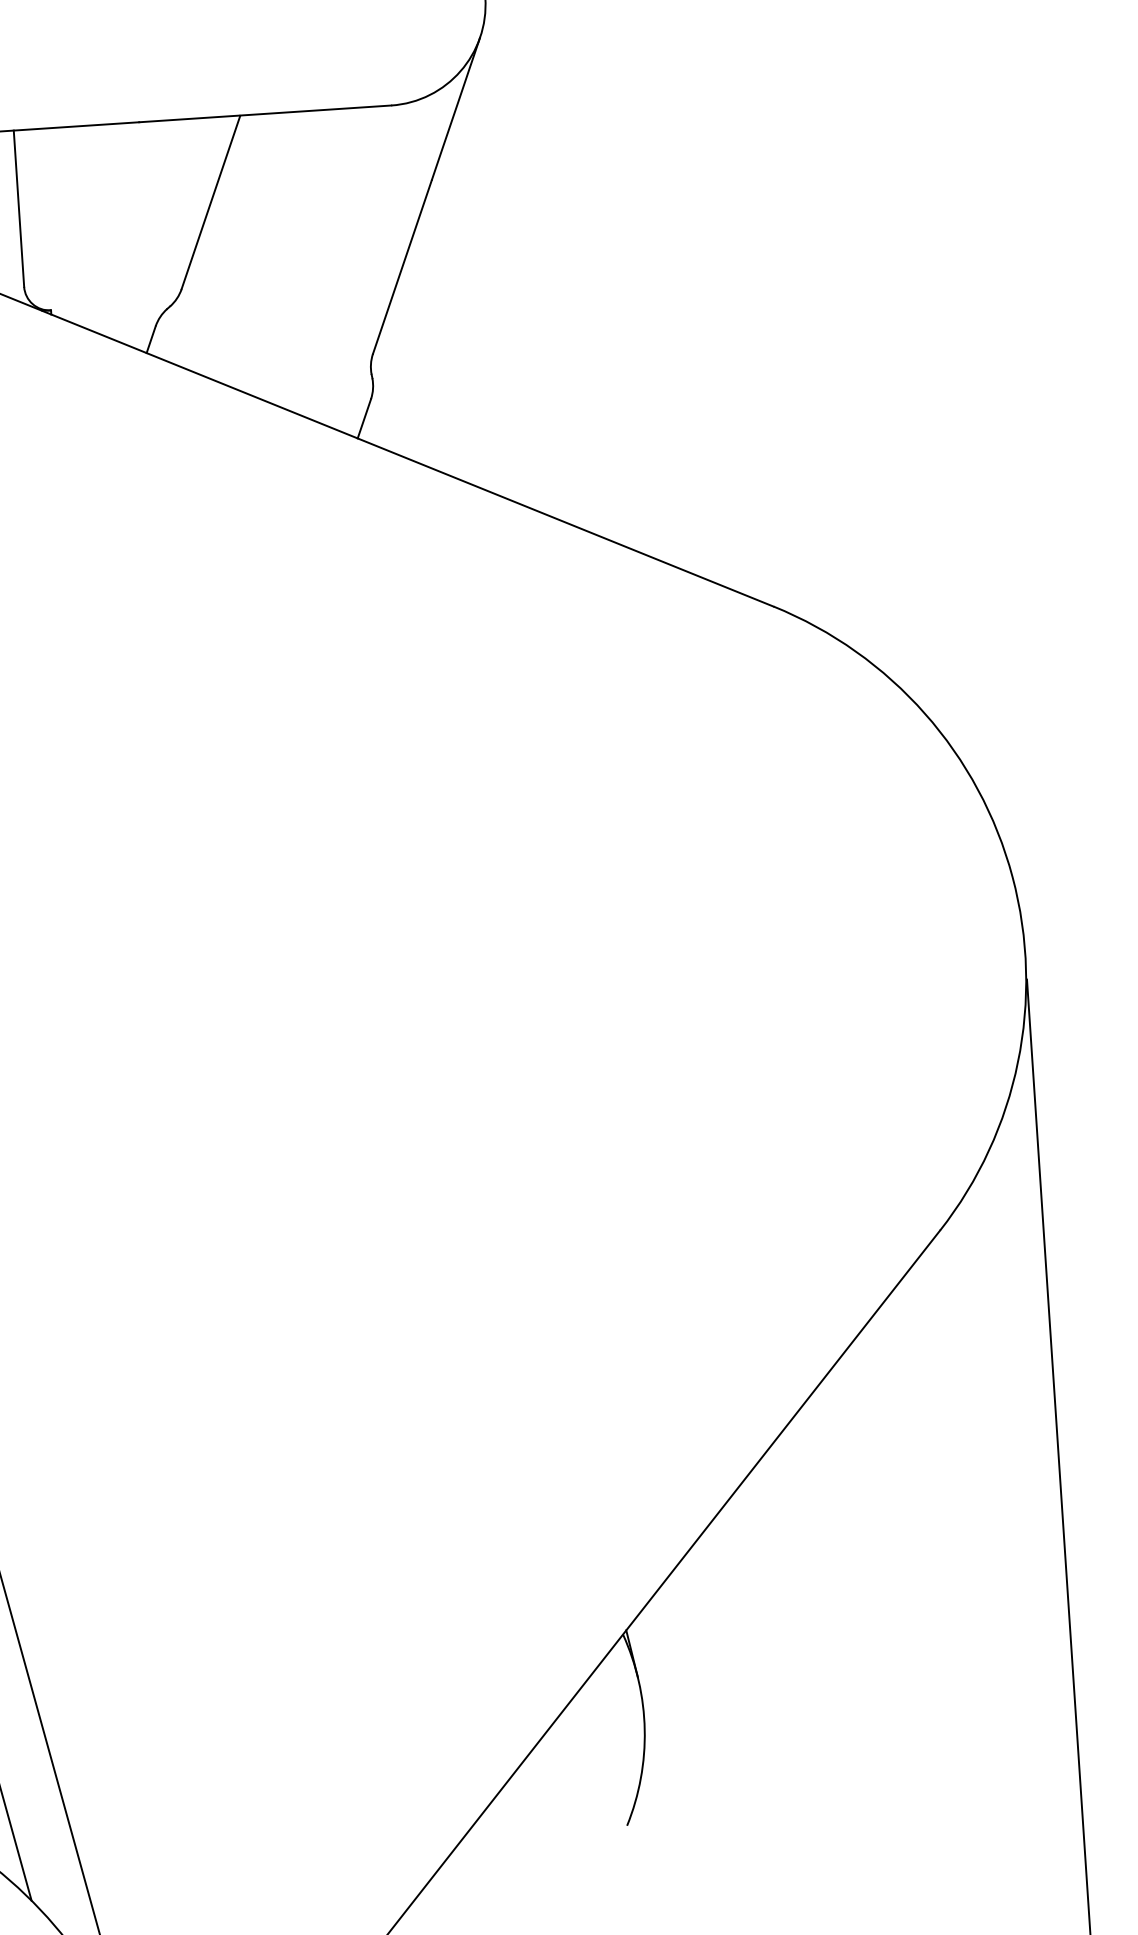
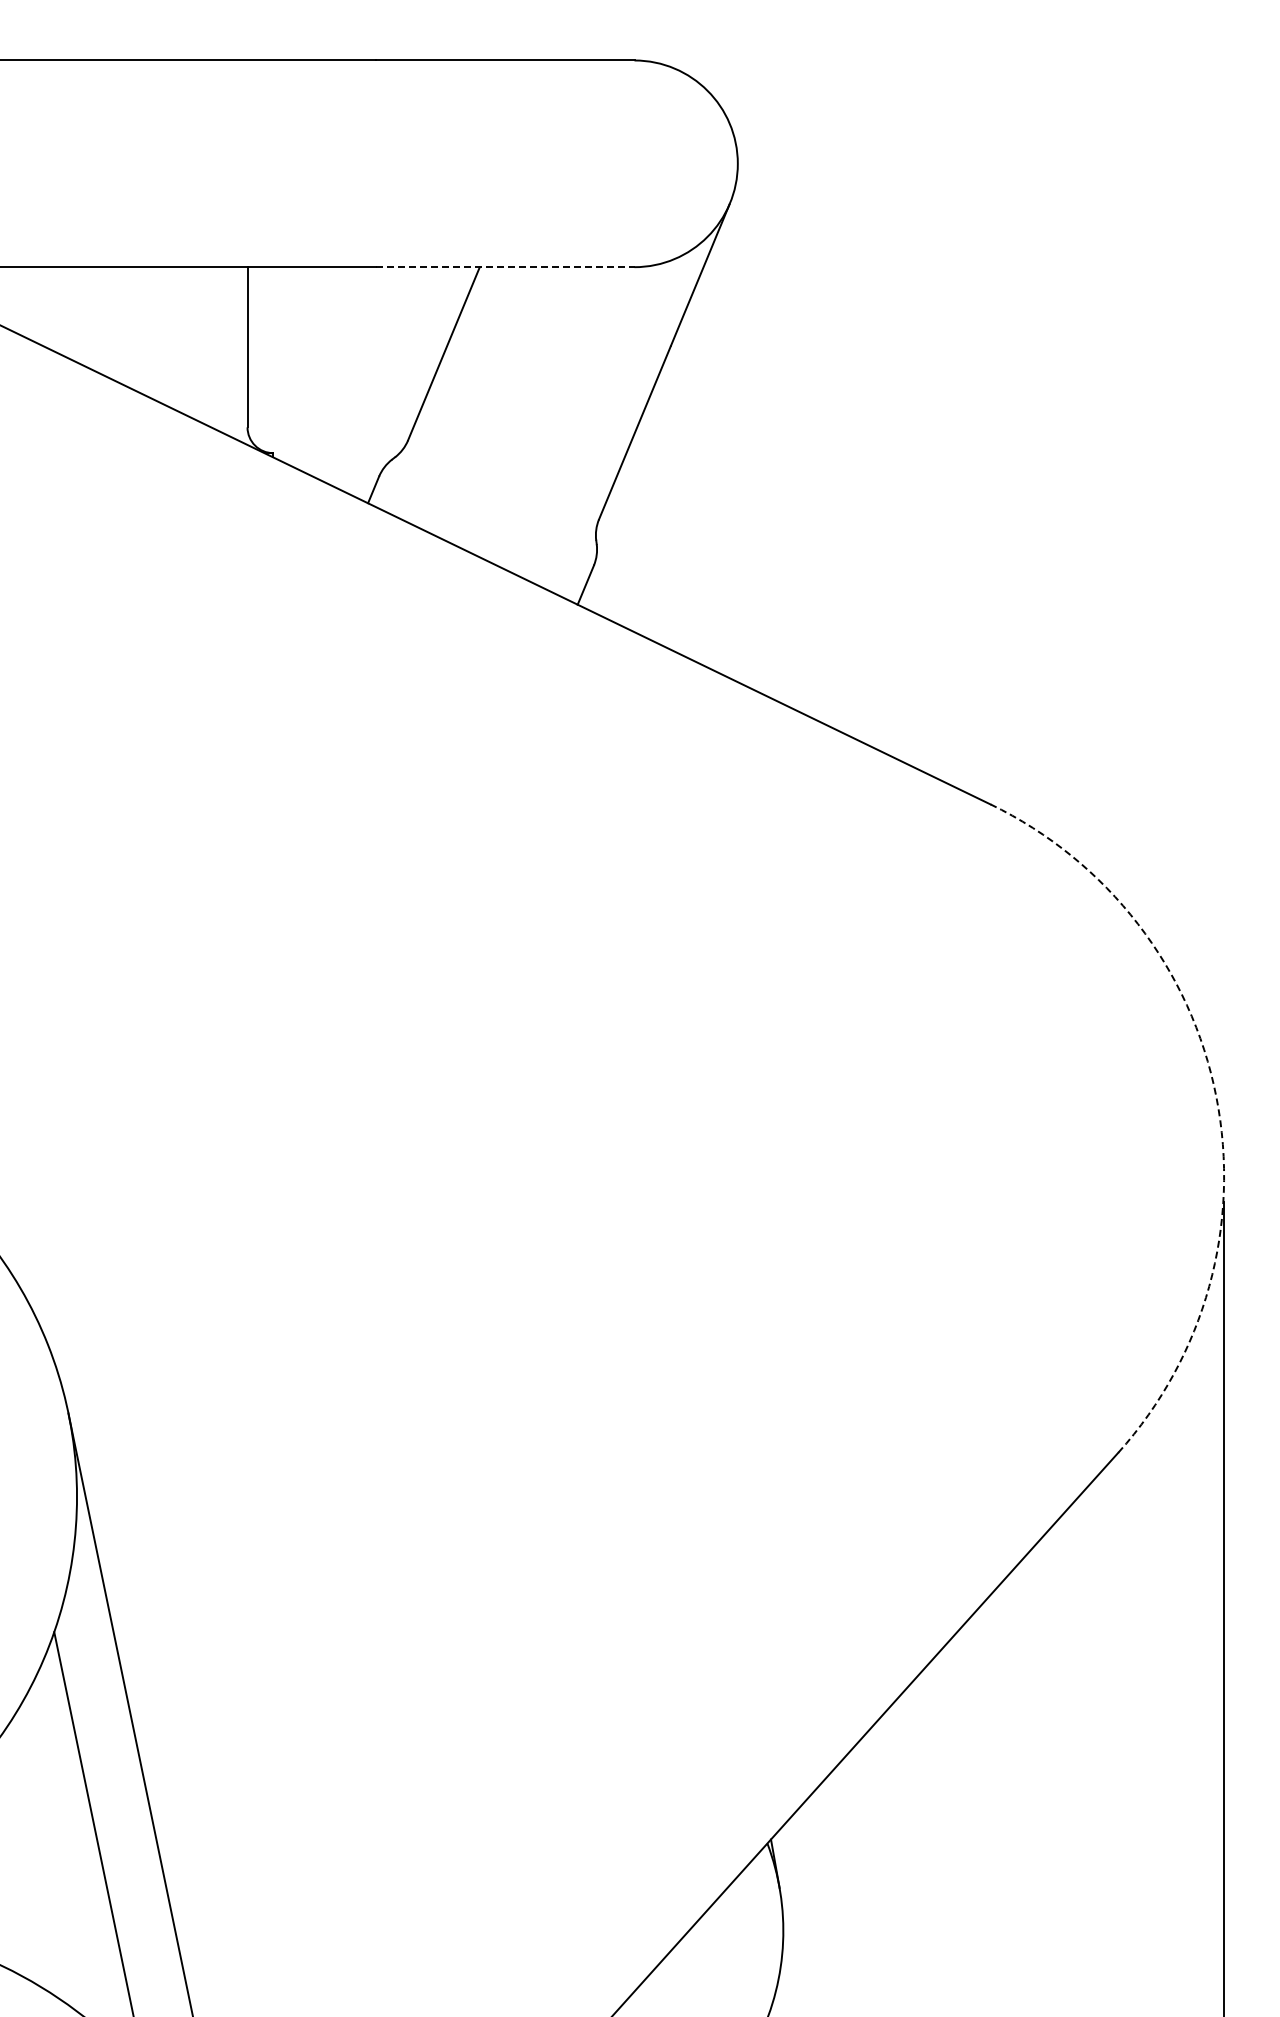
line: (265, 114) -> (505, 267), solid -> dashed
arc: (1012, 876) -> (1216, 1096), solid -> dashed

